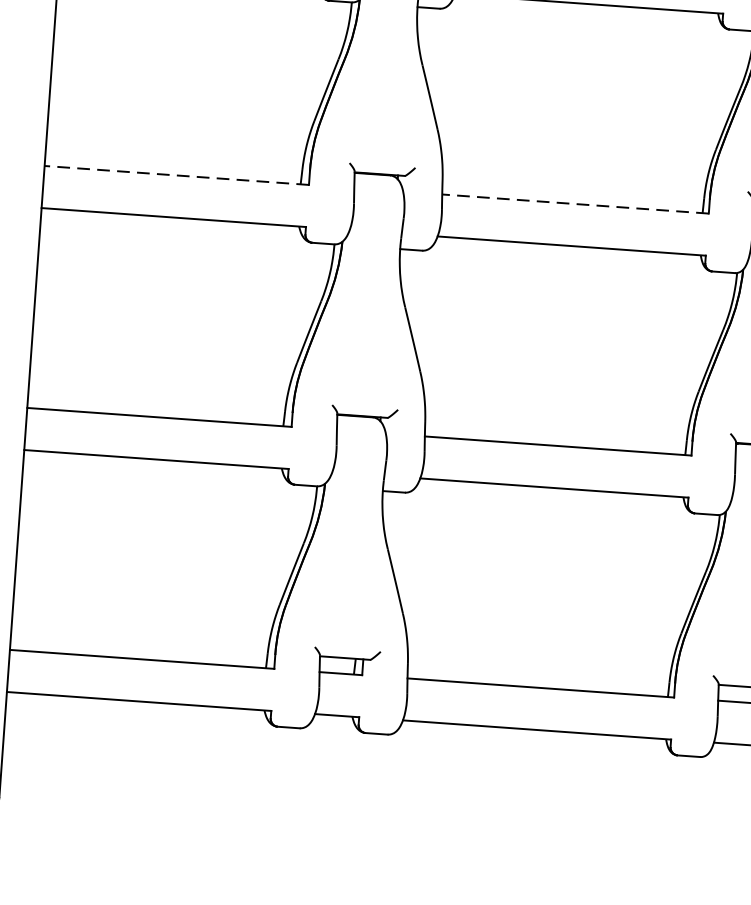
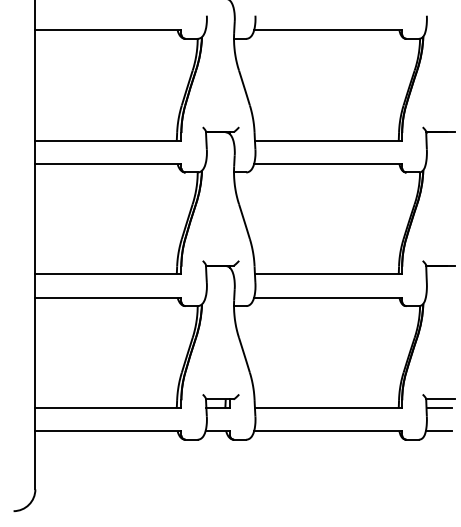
line: (175, 174) -> (107, 140), dashed -> solid
line: (575, 203) -> (328, 140), dashed -> solid

